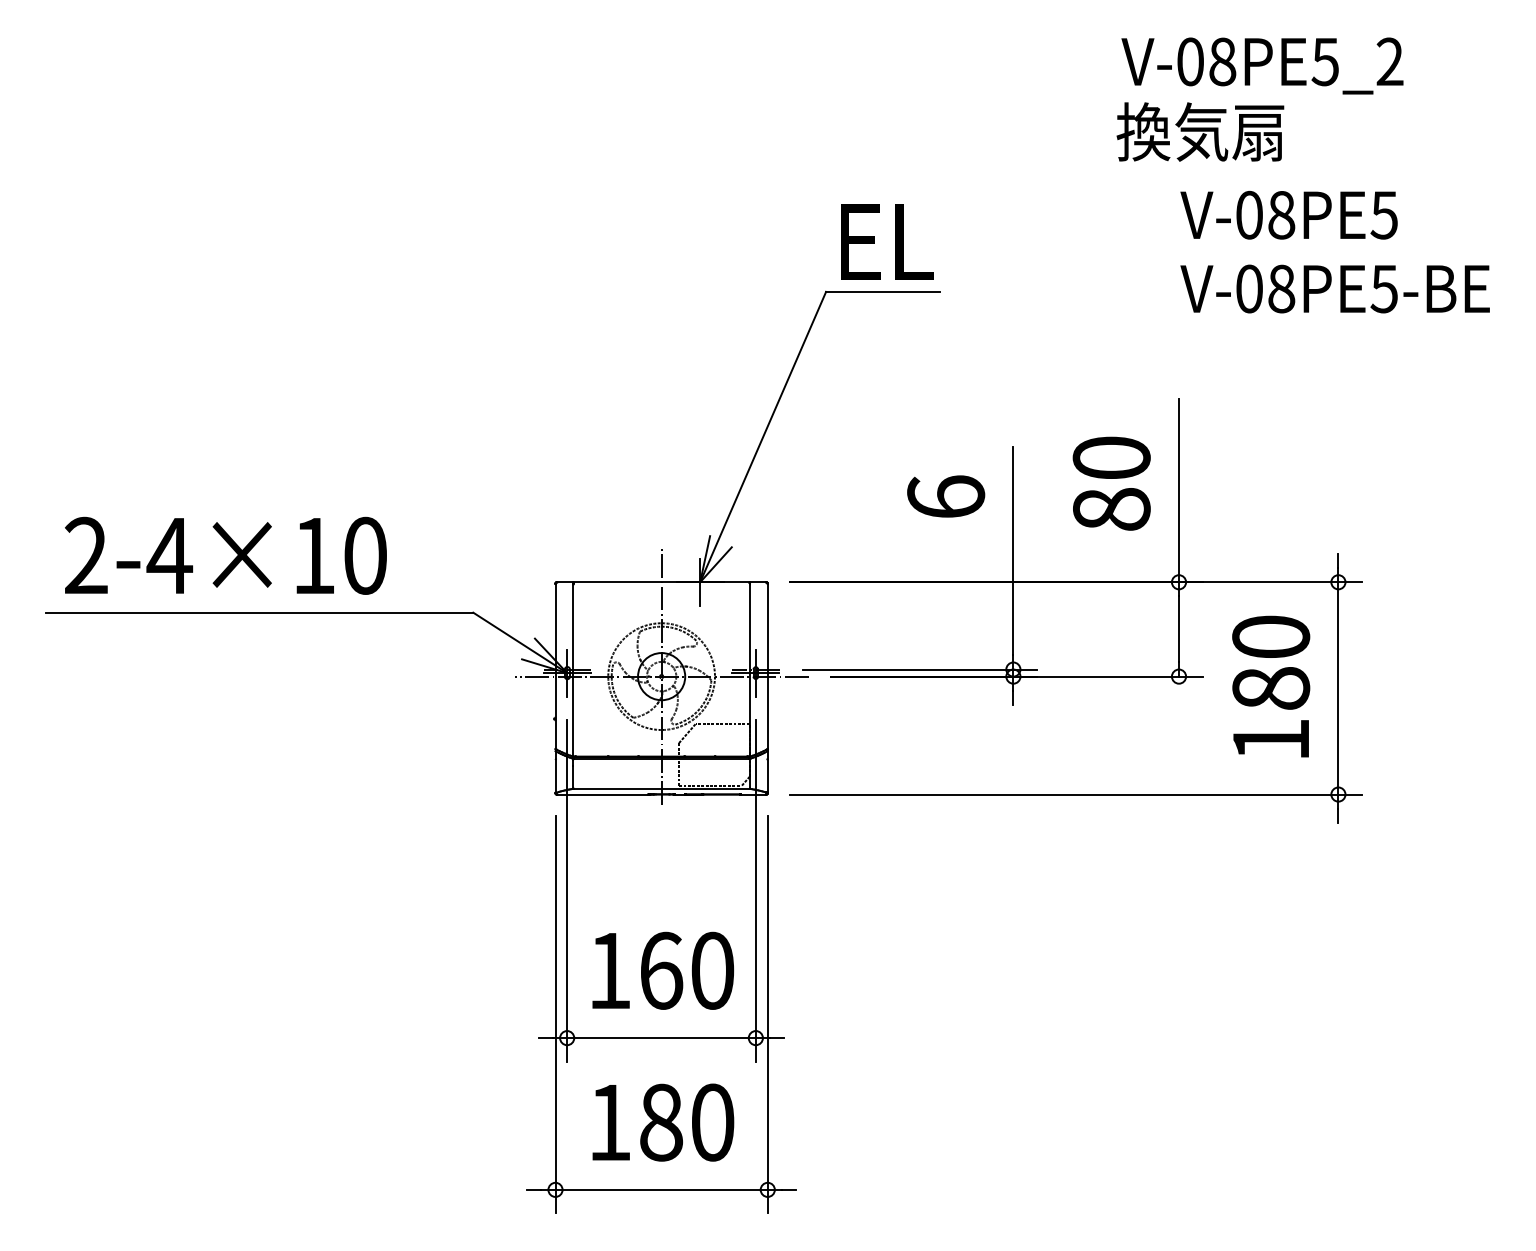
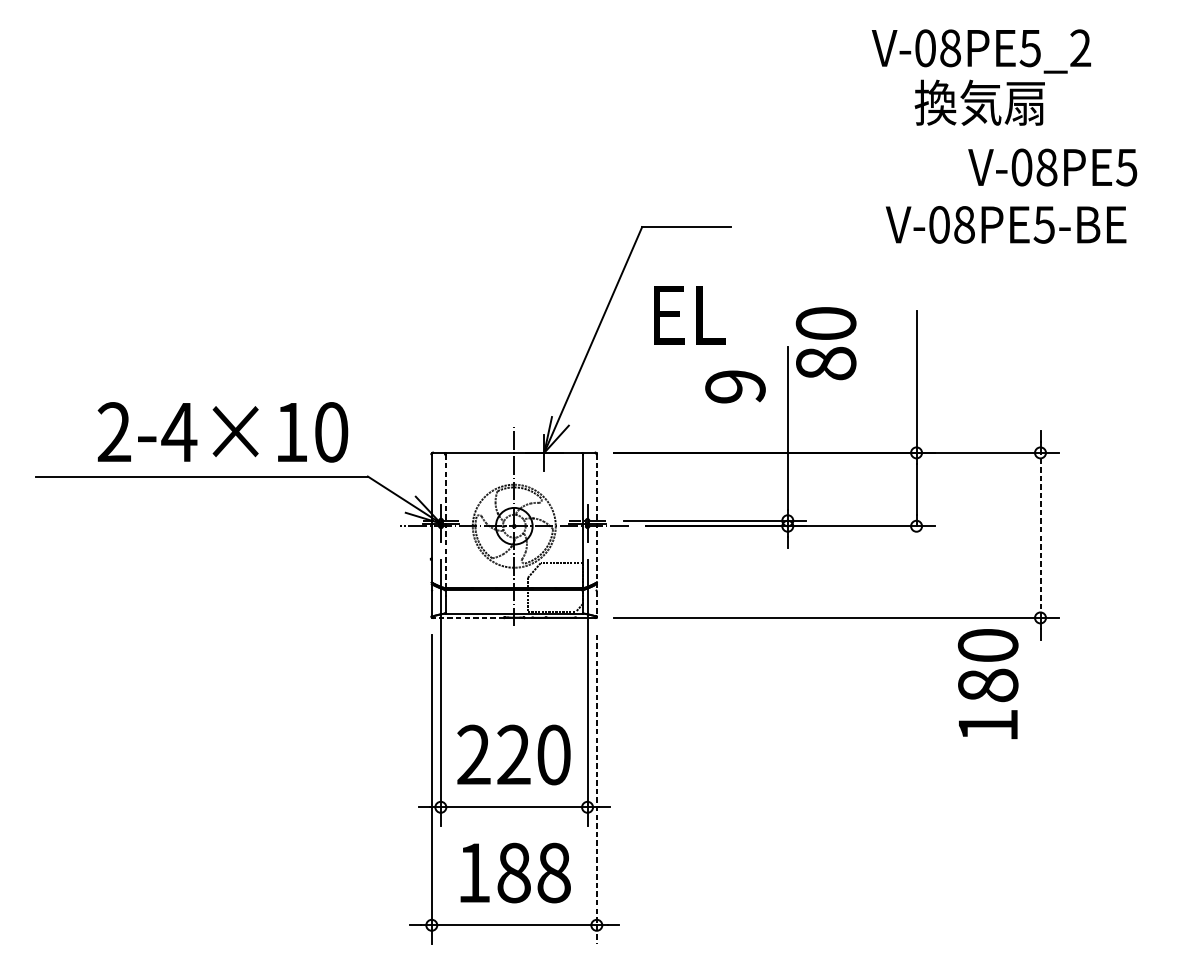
text: (1200, 131) -> (979, 102), moved
text: (1288, 214) -> (1052, 166), moved
text: (887, 241) -> (689, 314), moved
text: (1334, 288) -> (1005, 224), moved
text: (1111, 483) -> (825, 343), moved
text: (946, 496) -> (735, 386), 6 -> 9
text: (225, 555) -> (222, 432), moved
line: (573, 670) -> (445, 521), solid -> dashed
text: (1271, 686) -> (988, 683), moved
line: (1338, 687) -> (1040, 534), solid -> dashed
line: (767, 688) -> (596, 535), solid -> dashed
line: (602, 794) -> (468, 617), solid -> dashed
text: (635, 970) -> (493, 754), 160 -> 220
line: (767, 1014) -> (596, 788), solid -> dashed
text: (712, 1122) -> (553, 872), 180 -> 188

